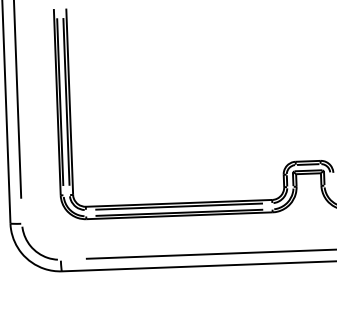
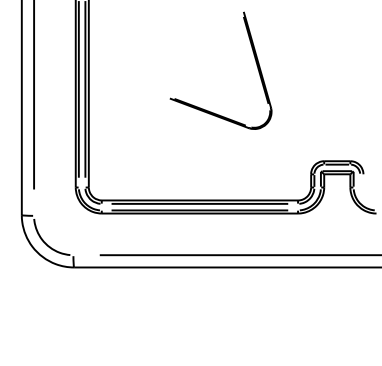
part: (227, 70) -> (255, 62), added

